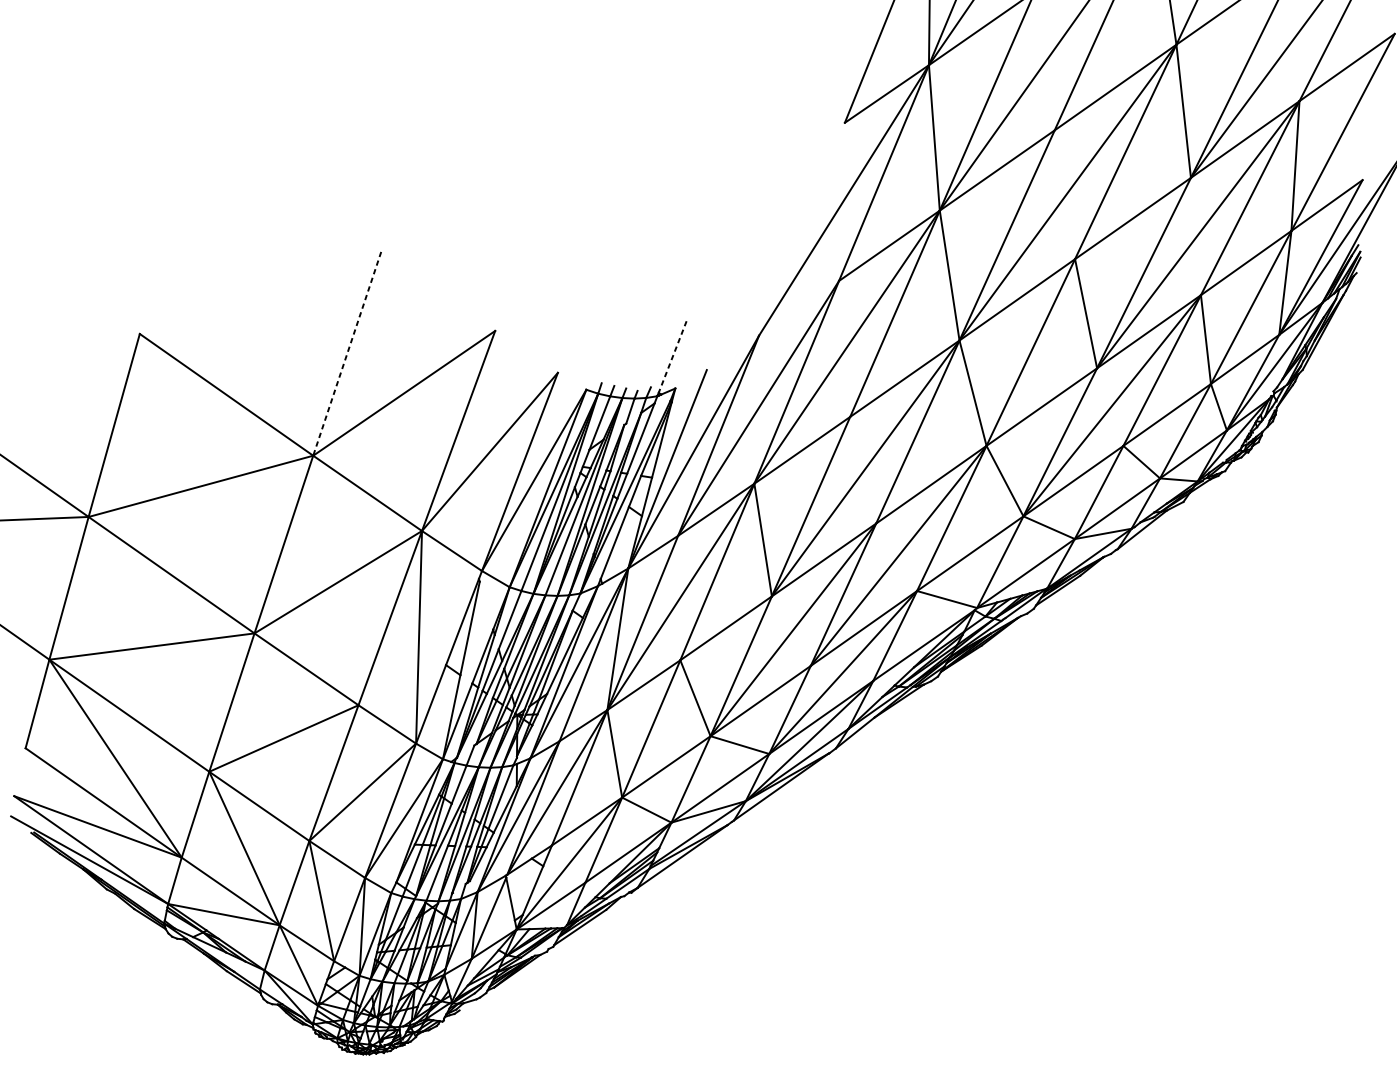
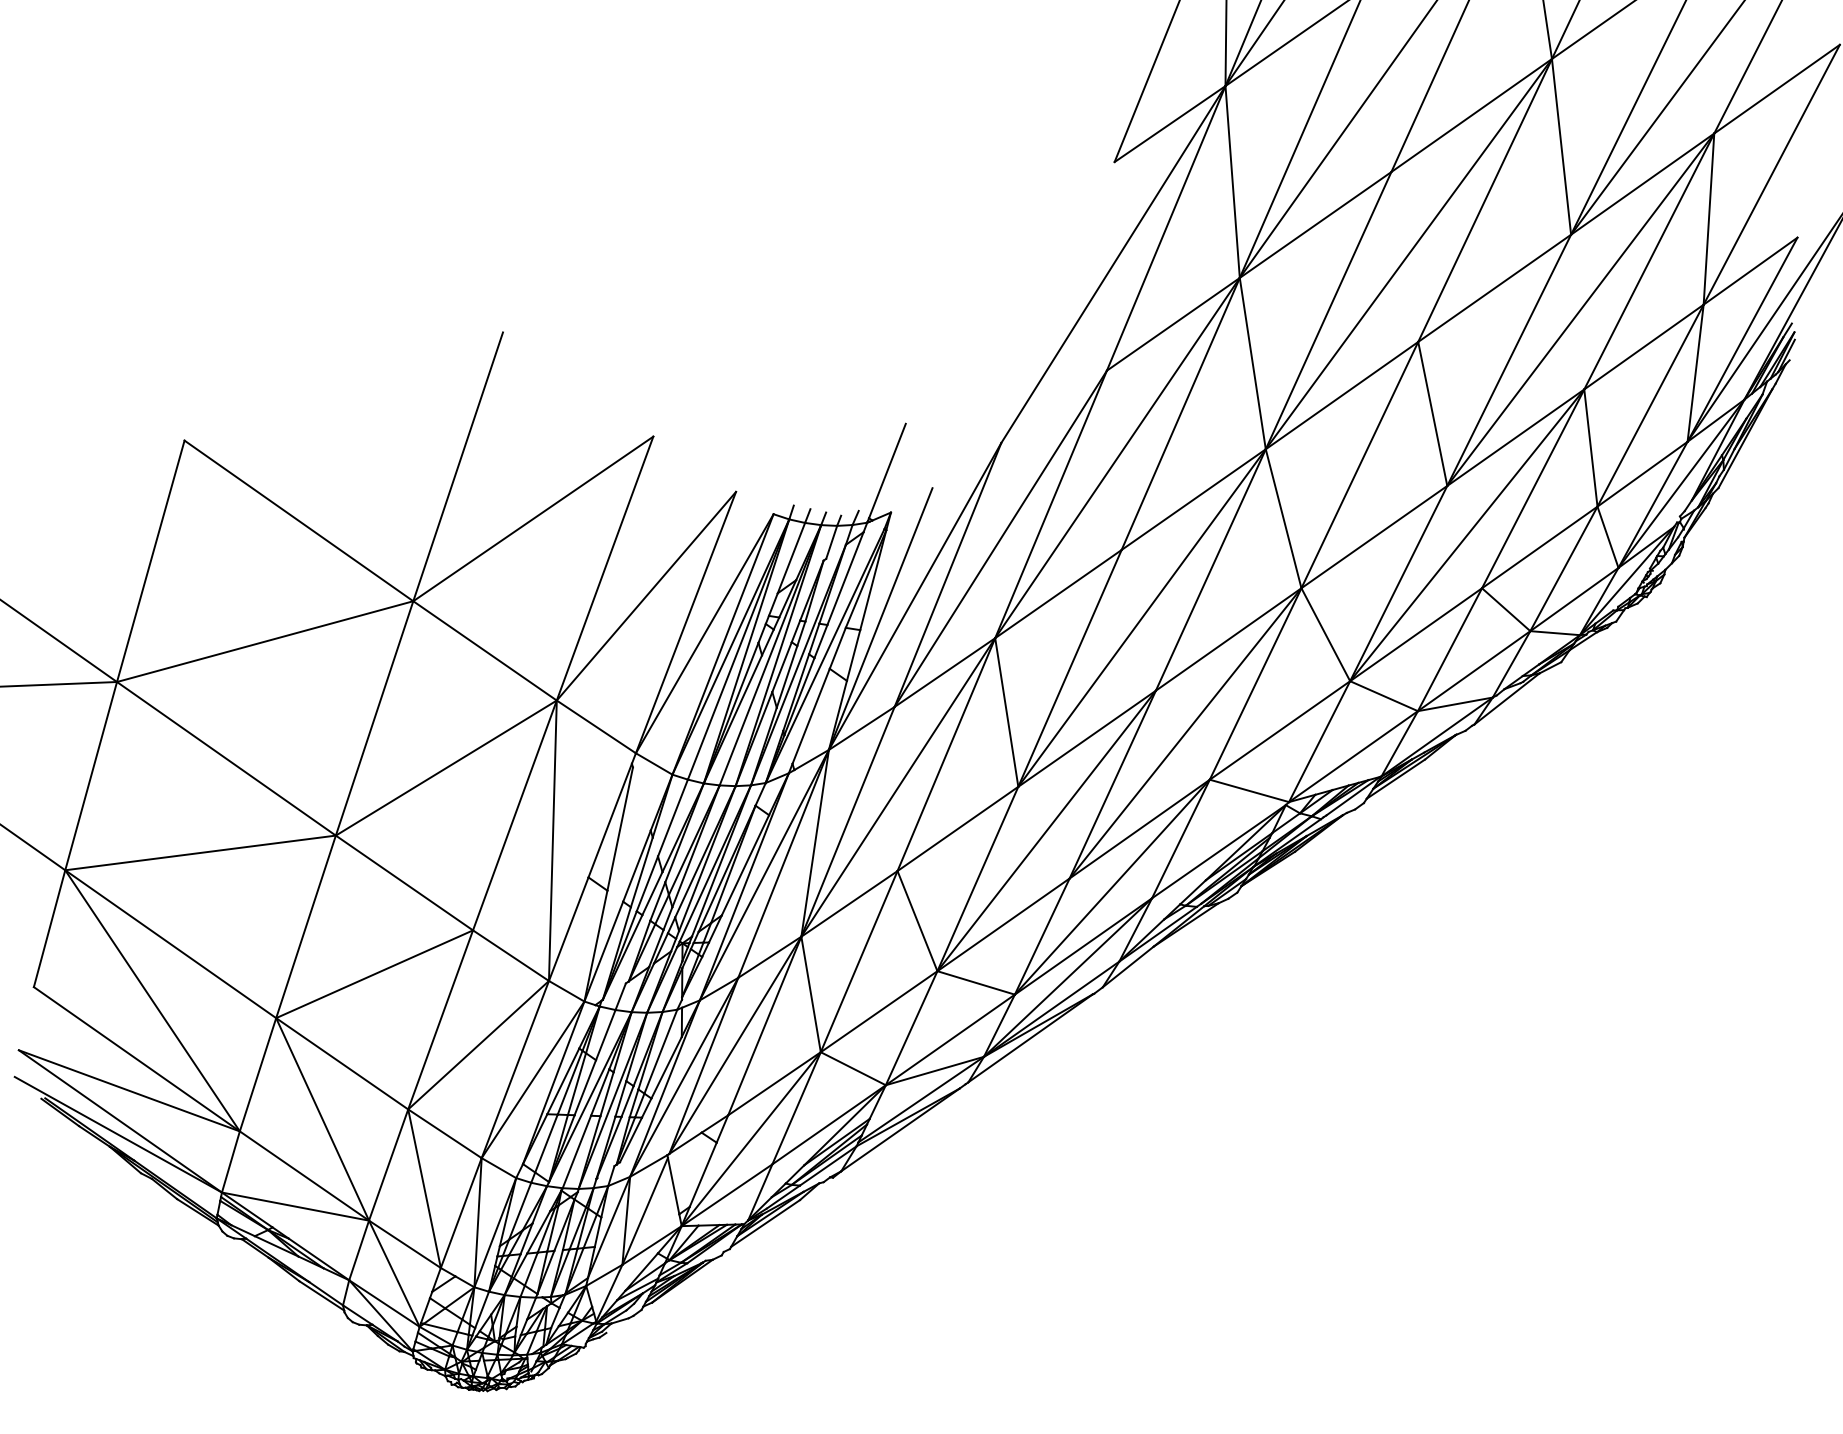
line: (347, 353) -> (458, 466), dashed -> solid
line: (672, 357) -> (887, 471), dashed -> solid

